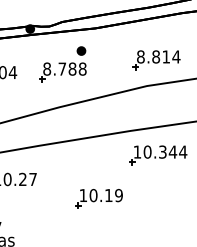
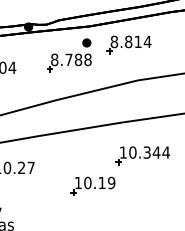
part: (156, 60) -> (129, 45), moved
part: (62, 64) -> (69, 55), moved
part: (158, 155) -> (143, 155), moved

